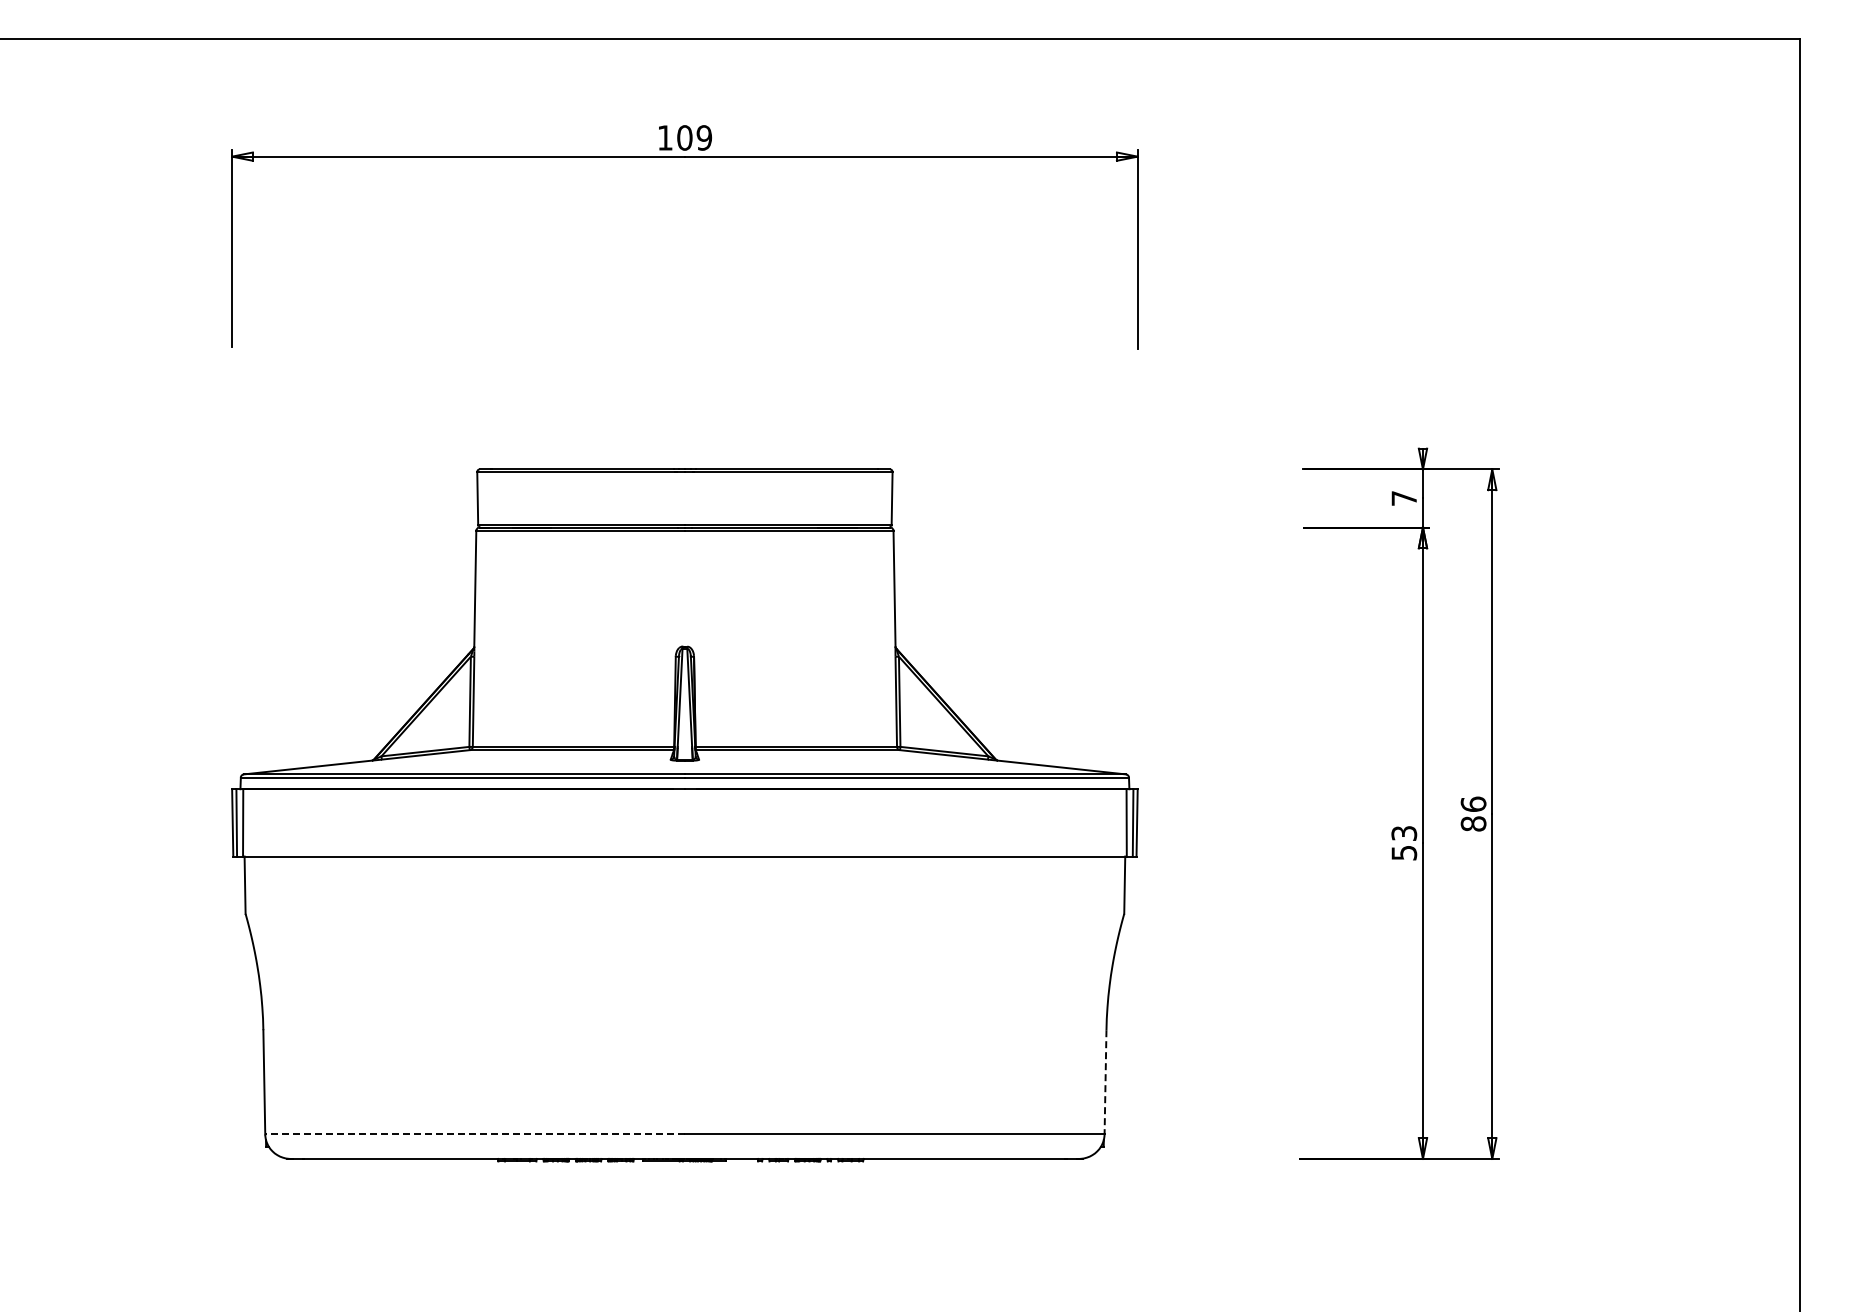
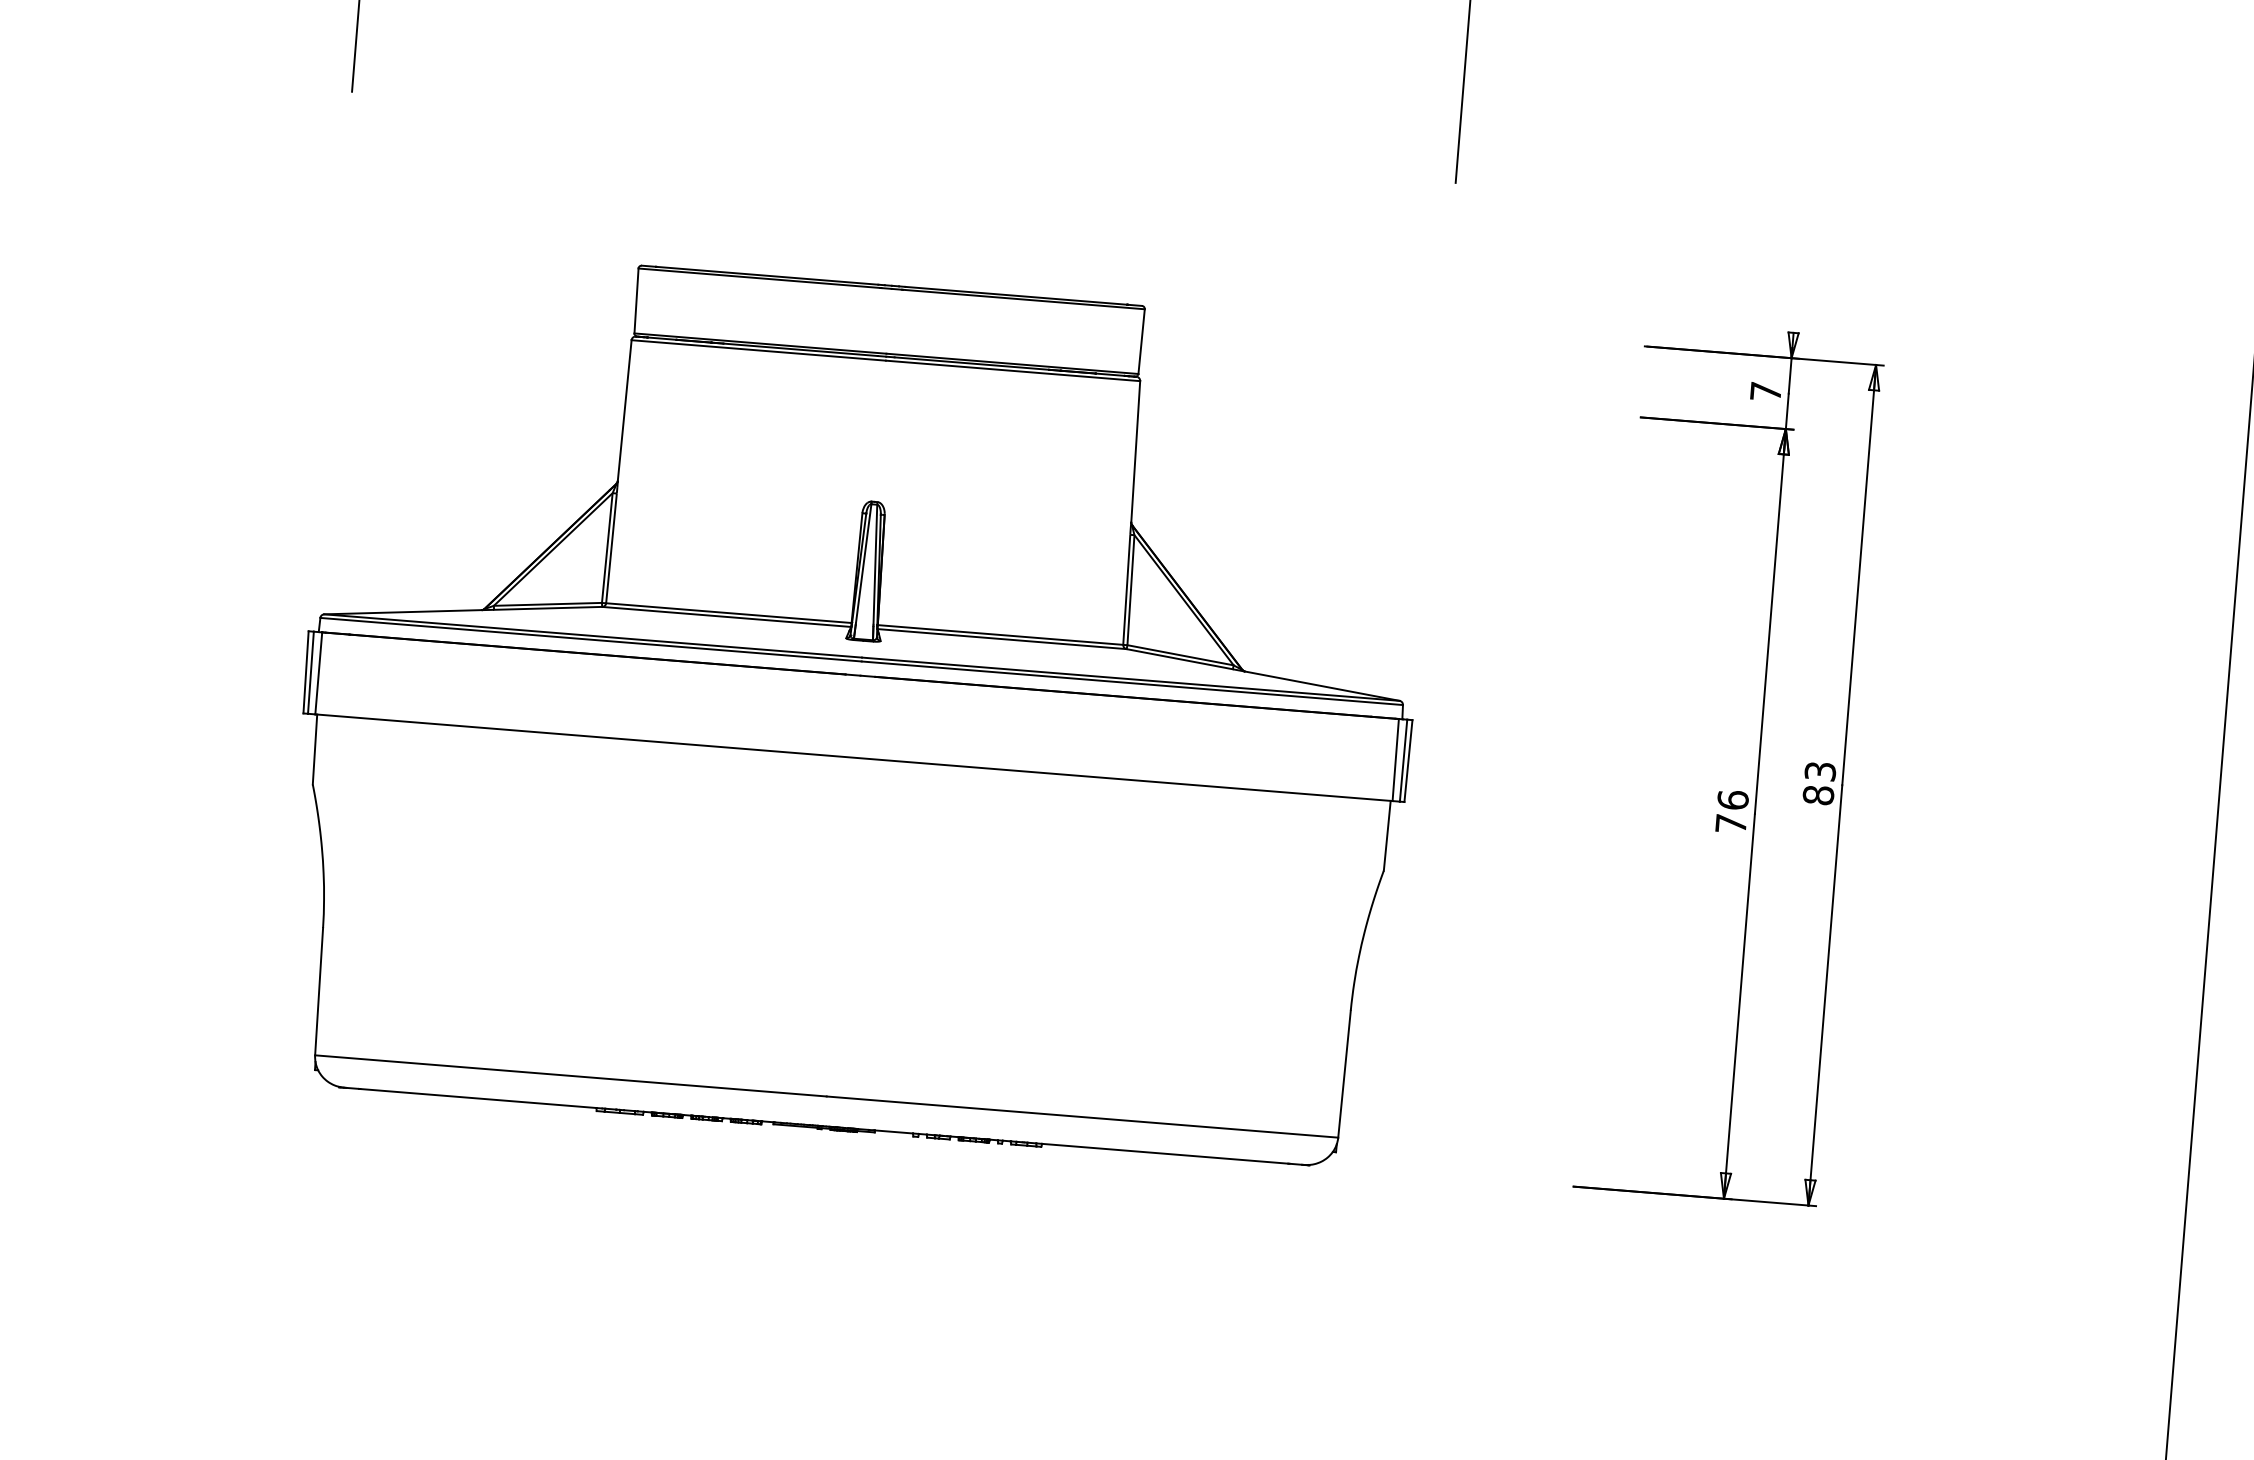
text: (1473, 803) -> (1820, 770), 86 -> 83
text: (1404, 842) -> (1732, 811), 53 -> 76
line: (1105, 1082) -> (1344, 1074), dashed -> solid
line: (475, 1134) -> (571, 1075), dashed -> solid

